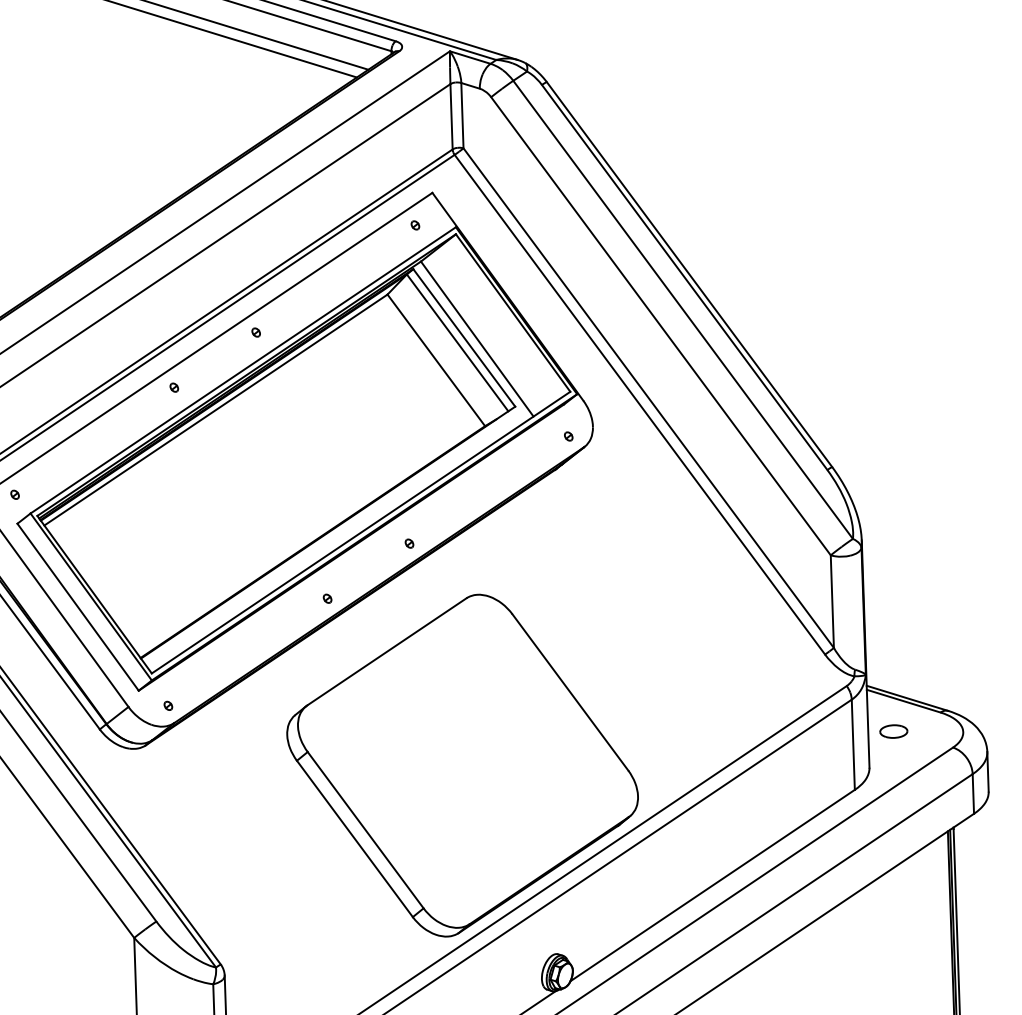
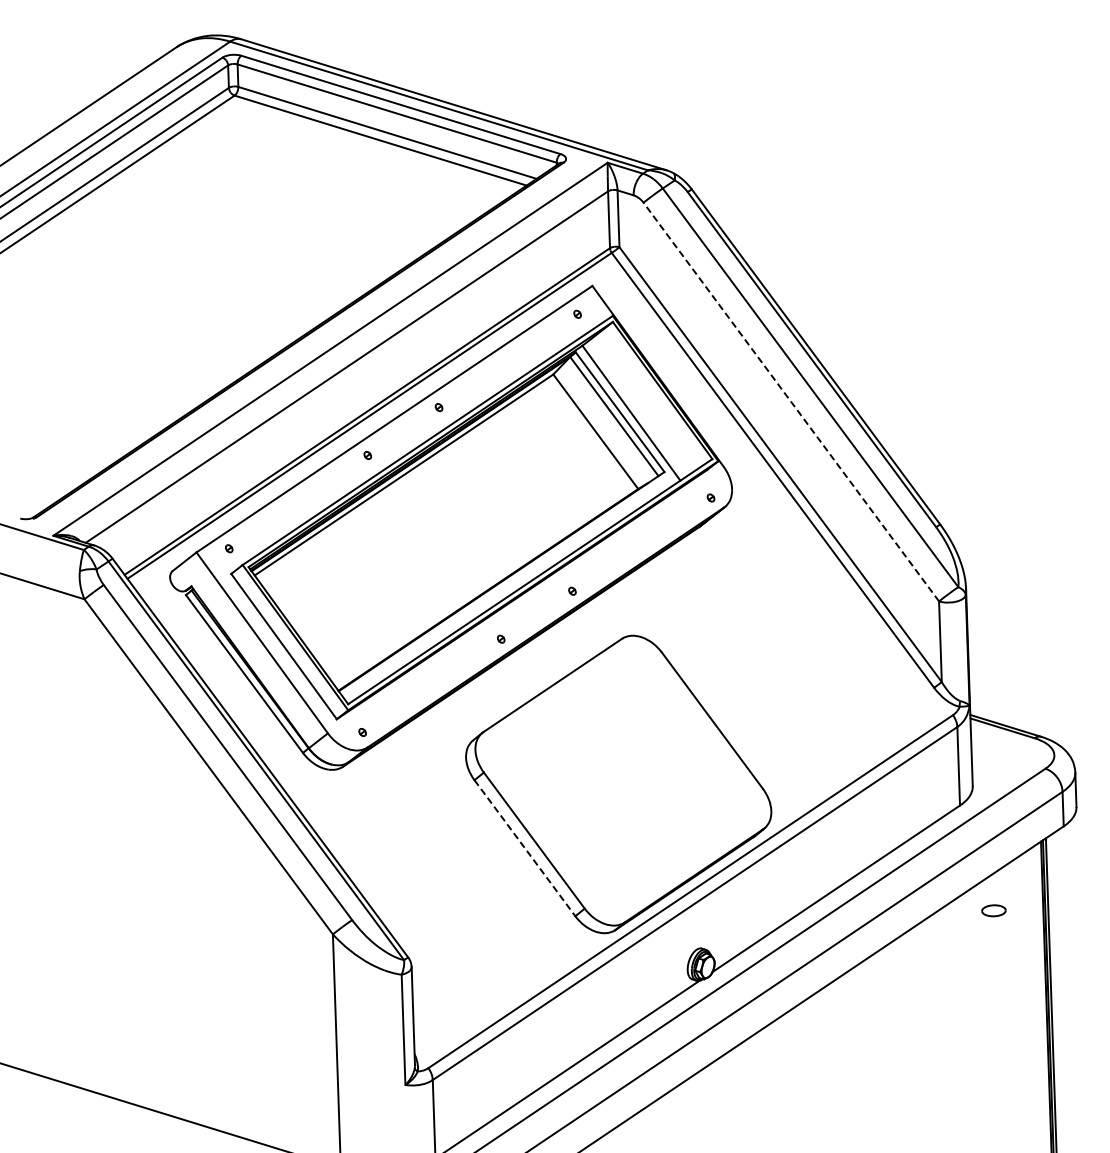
line: (661, 325) -> (791, 401), solid -> dashed
part: (893, 731) -> (993, 910), moved
line: (354, 839) -> (524, 848), solid -> dashed

